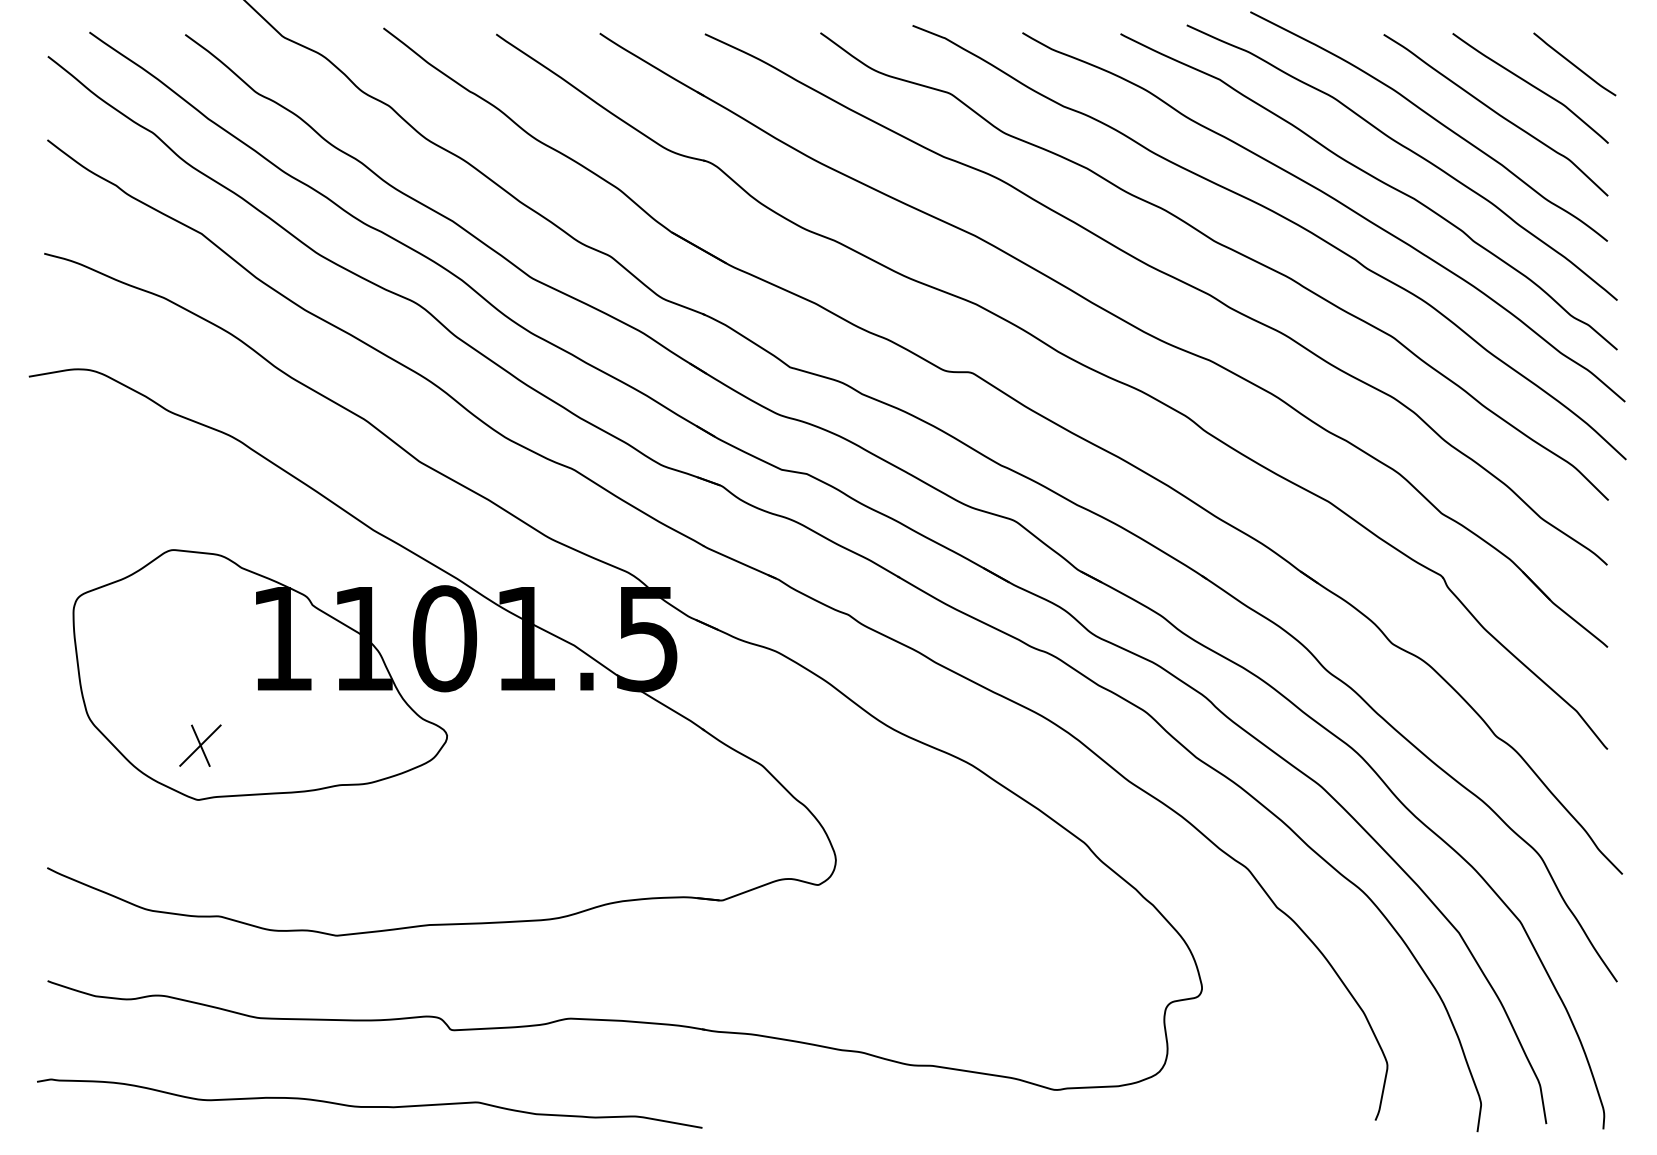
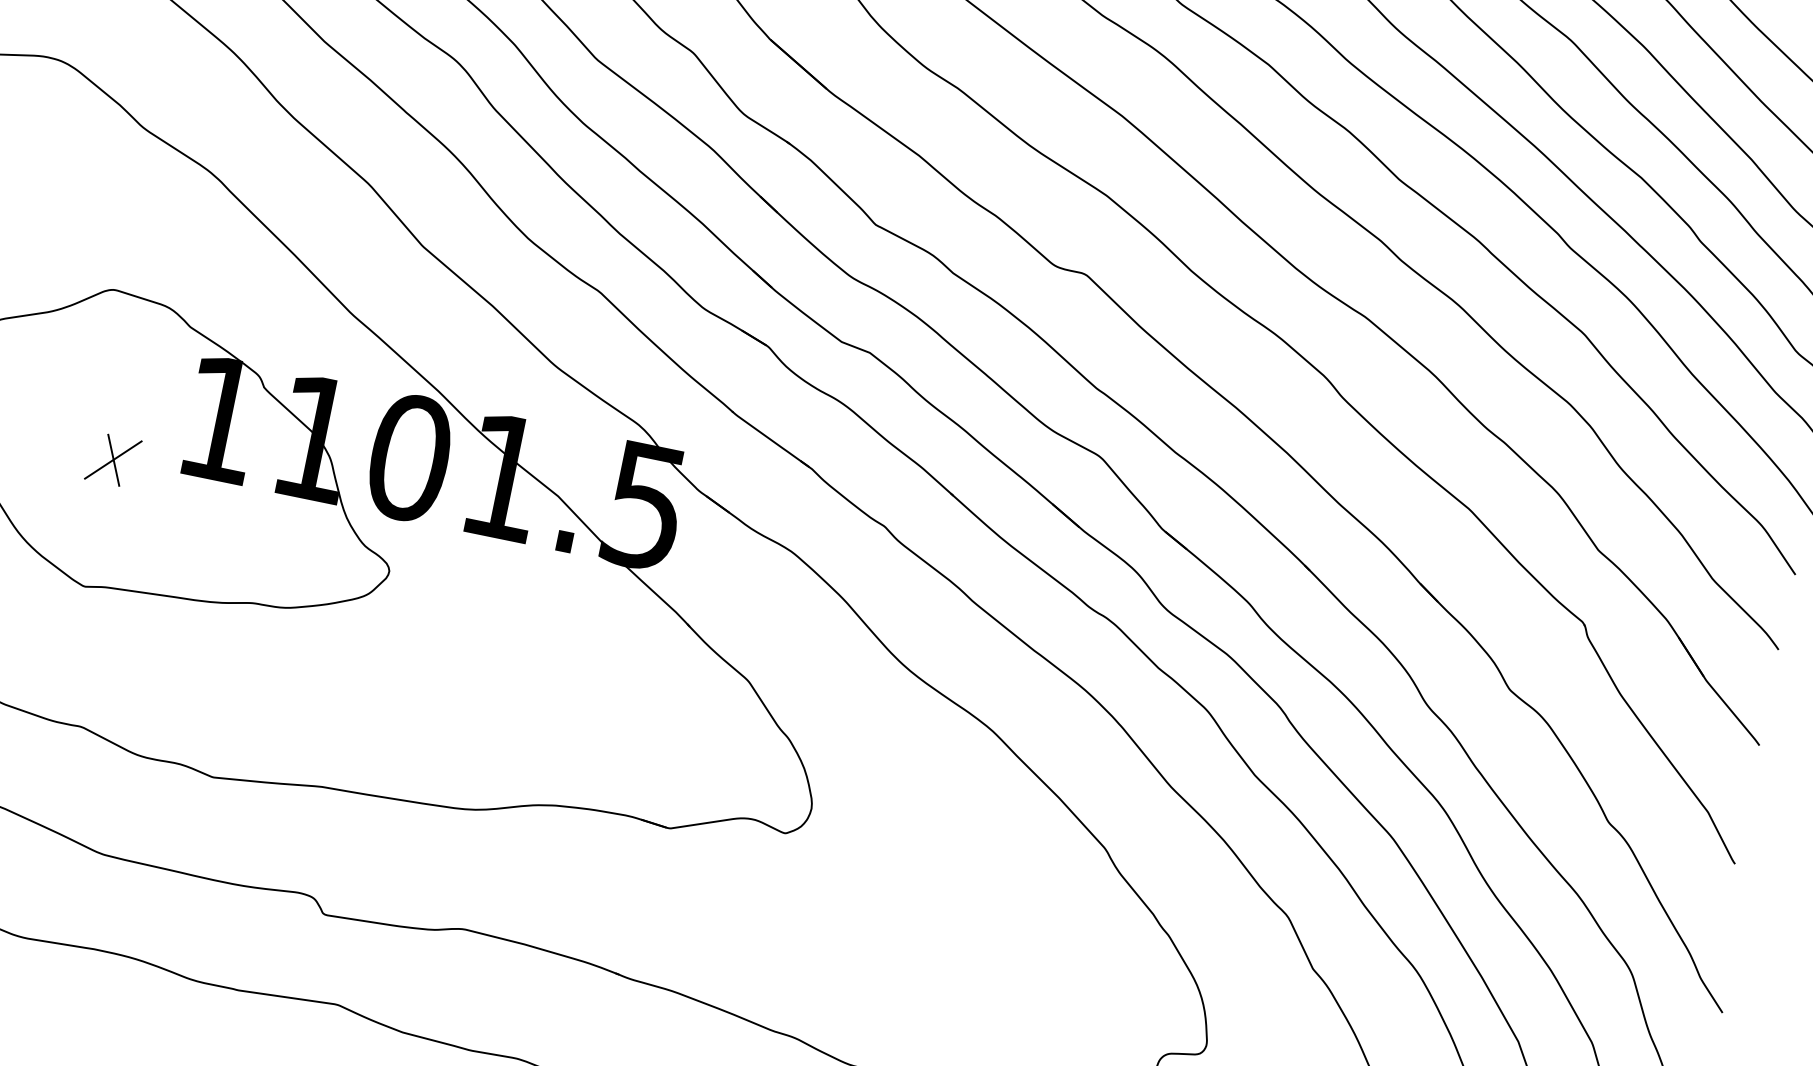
part: (200, 745) -> (113, 459), moved

